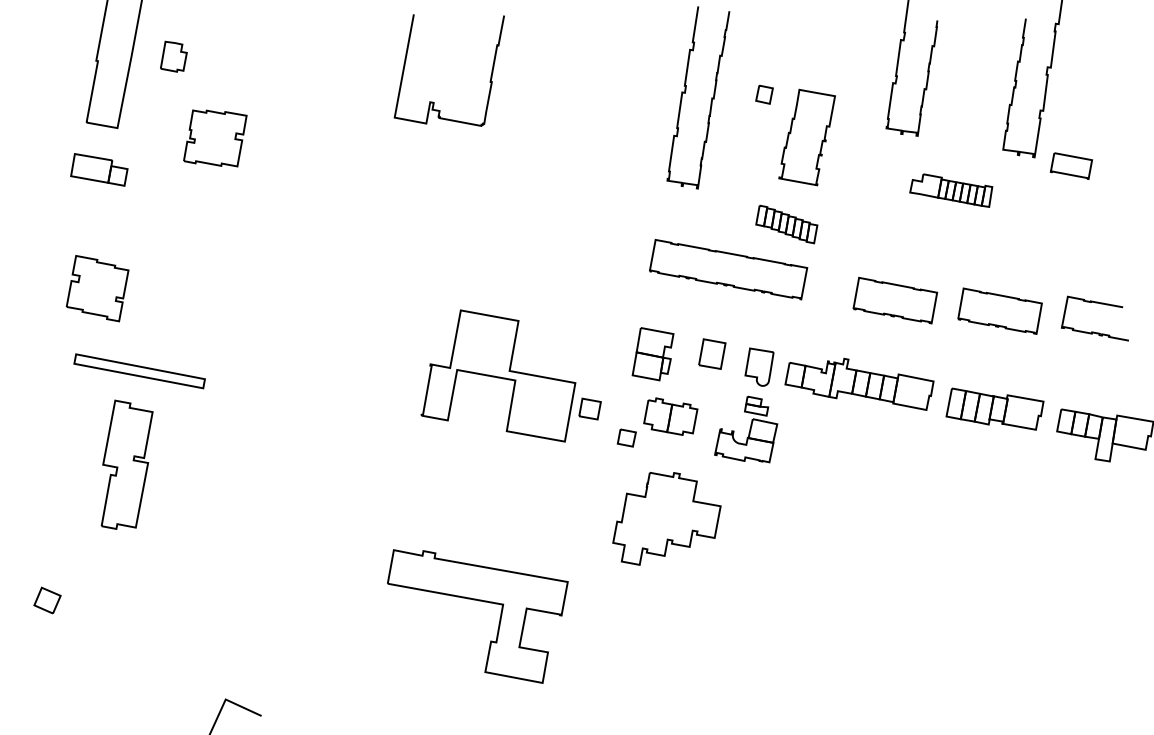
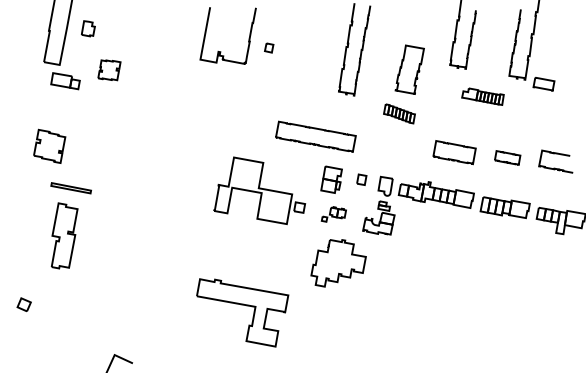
part: (765, 93) -> (269, 47), moved
part: (215, 138) -> (109, 70), size x0.7
part: (99, 170) -> (65, 81), moved
part: (727, 269) -> (315, 136), moved
part: (999, 310) -> (507, 157), size x0.6
part: (711, 353) -> (361, 179), size x0.7
part: (140, 369) -> (71, 187), size x0.6
part: (656, 422) -> (333, 214), size x0.6

